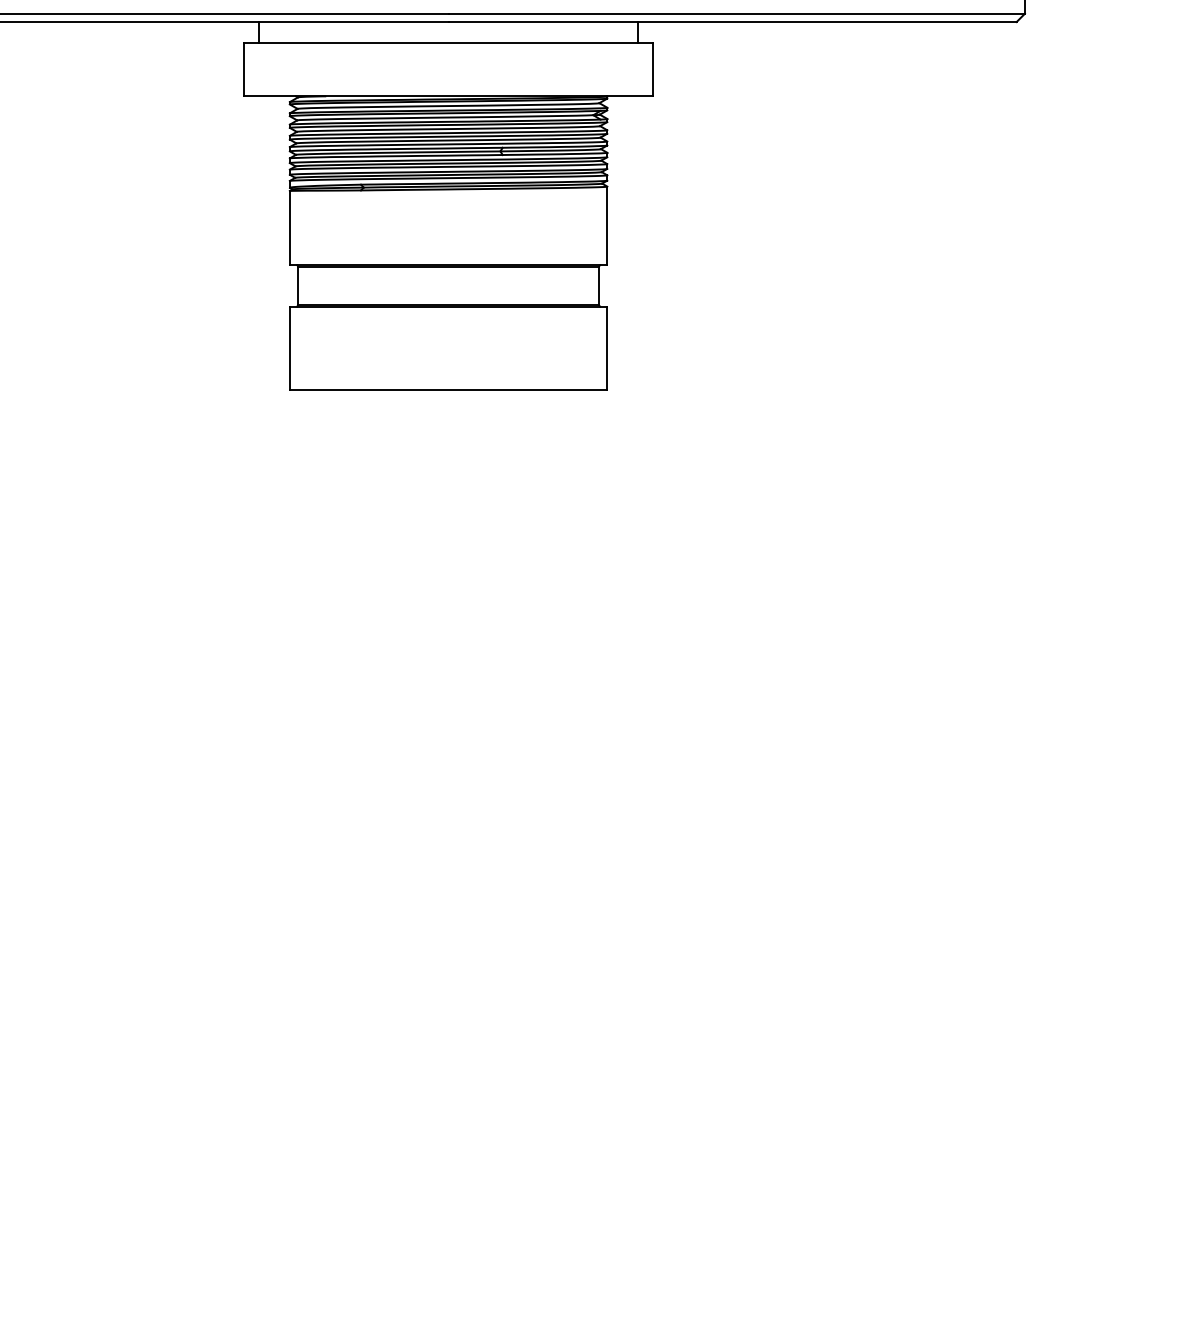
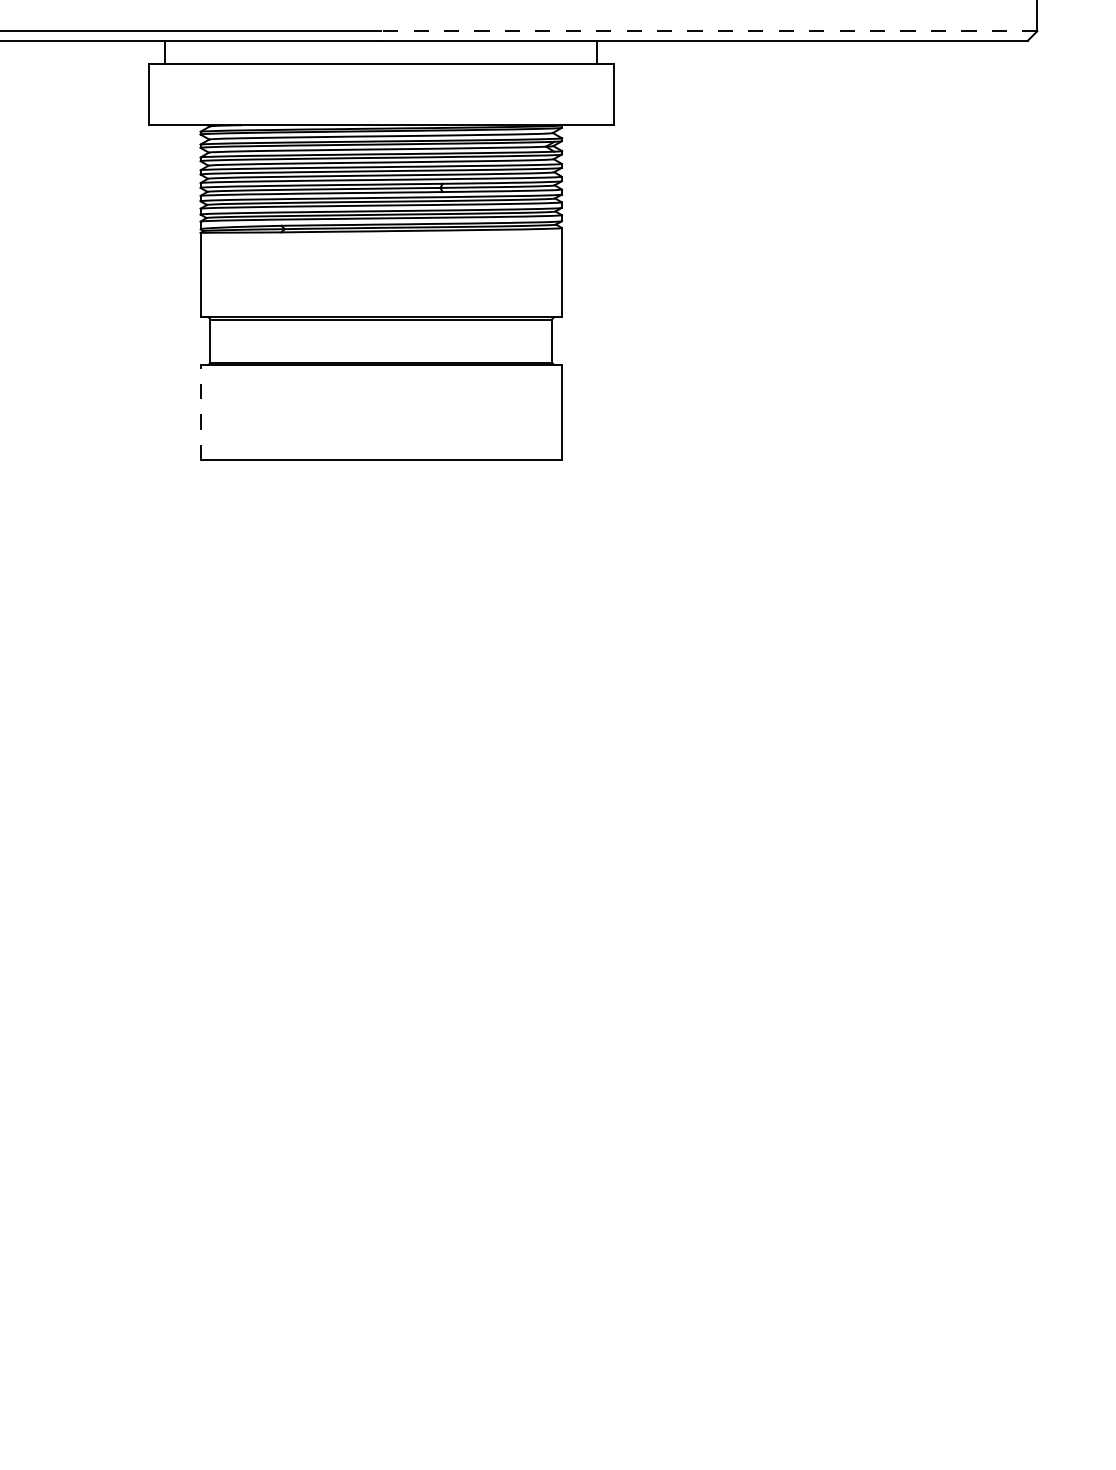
line: (736, 13) -> (708, 30), solid -> dashed
line: (289, 348) -> (200, 412), solid -> dashed

